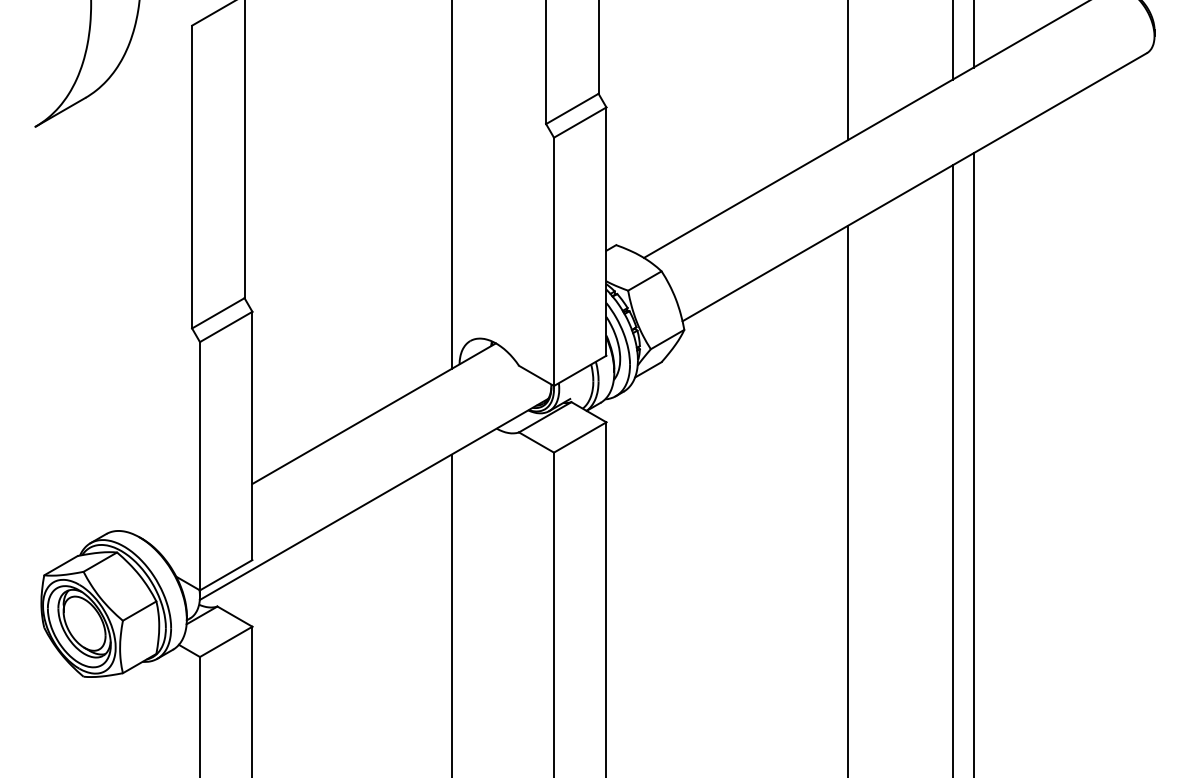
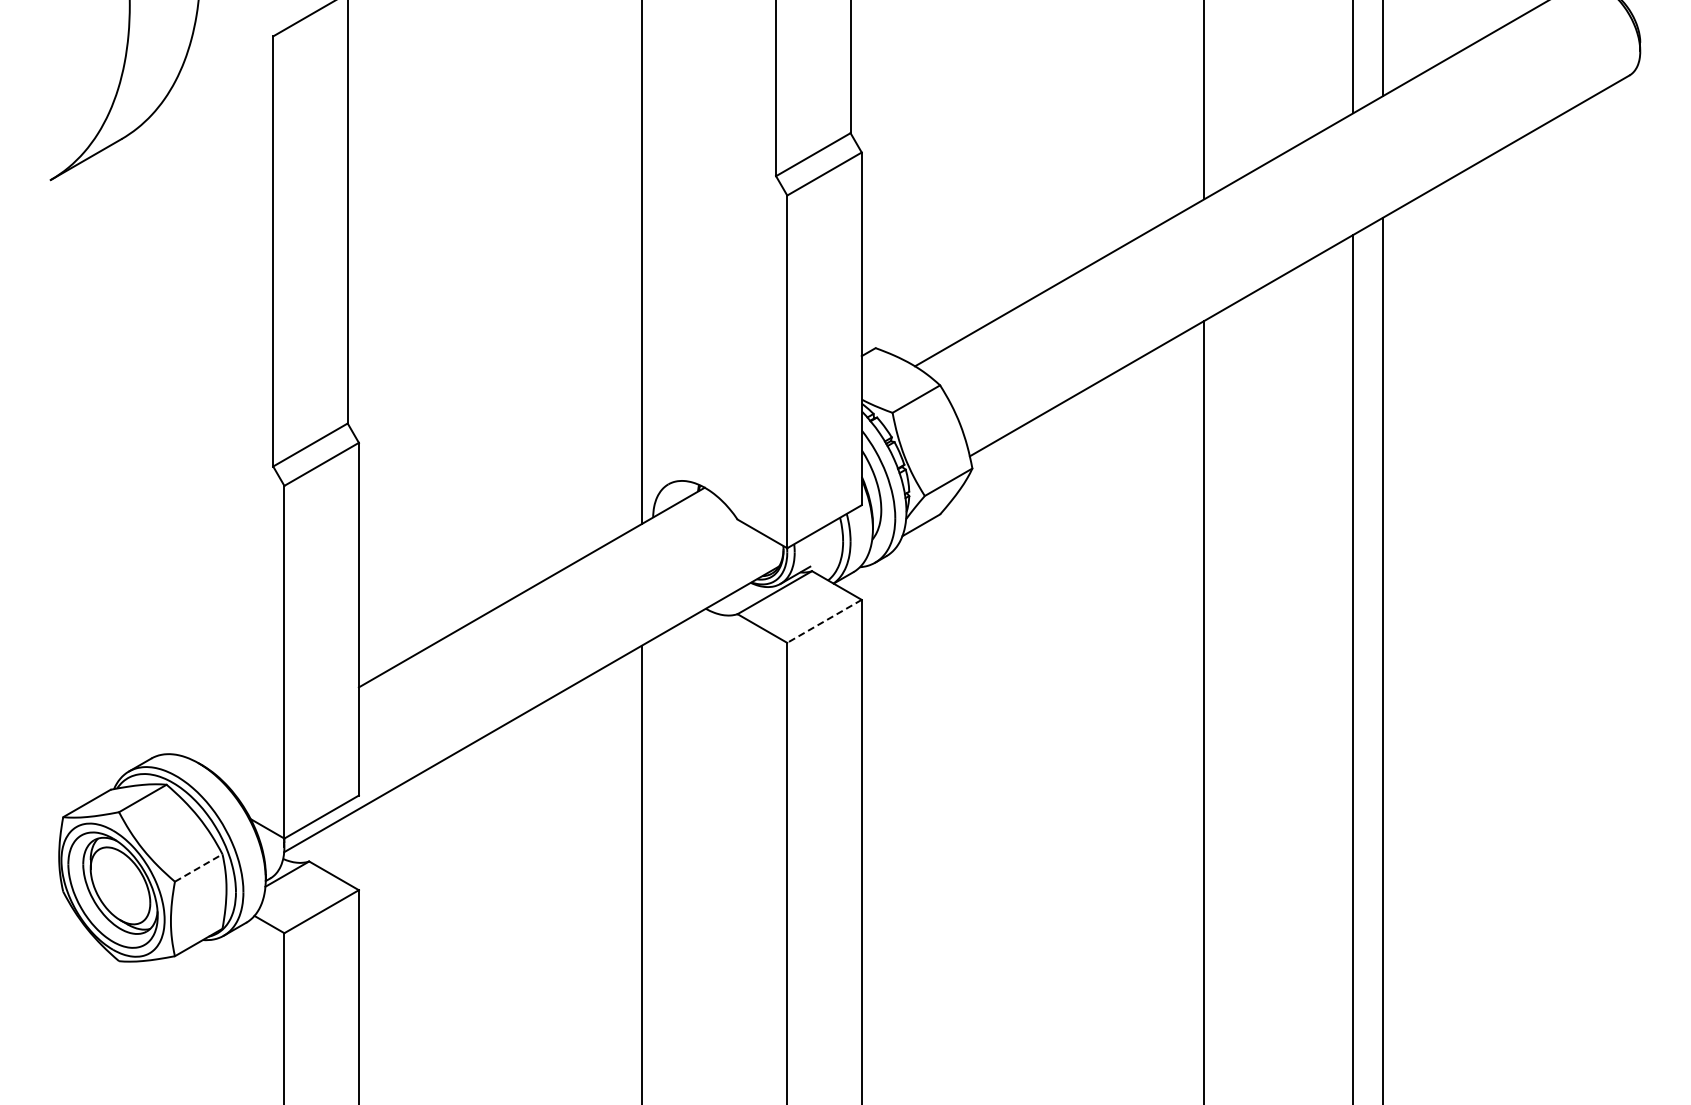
line: (580, 437) -> (824, 621), solid -> dashed
line: (140, 610) -> (199, 867), solid -> dashed

